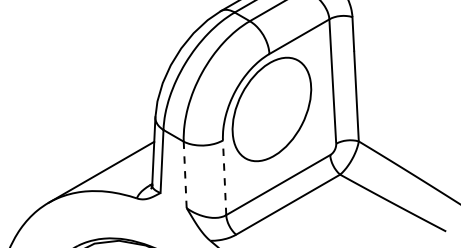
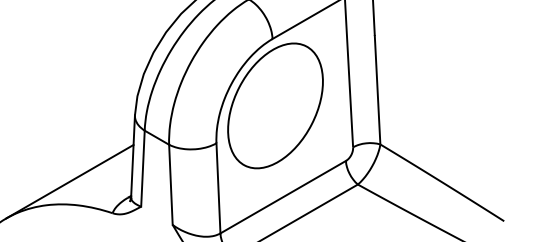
line: (185, 174) -> (171, 184), dashed -> solid
line: (224, 177) -> (218, 187), dashed -> solid

